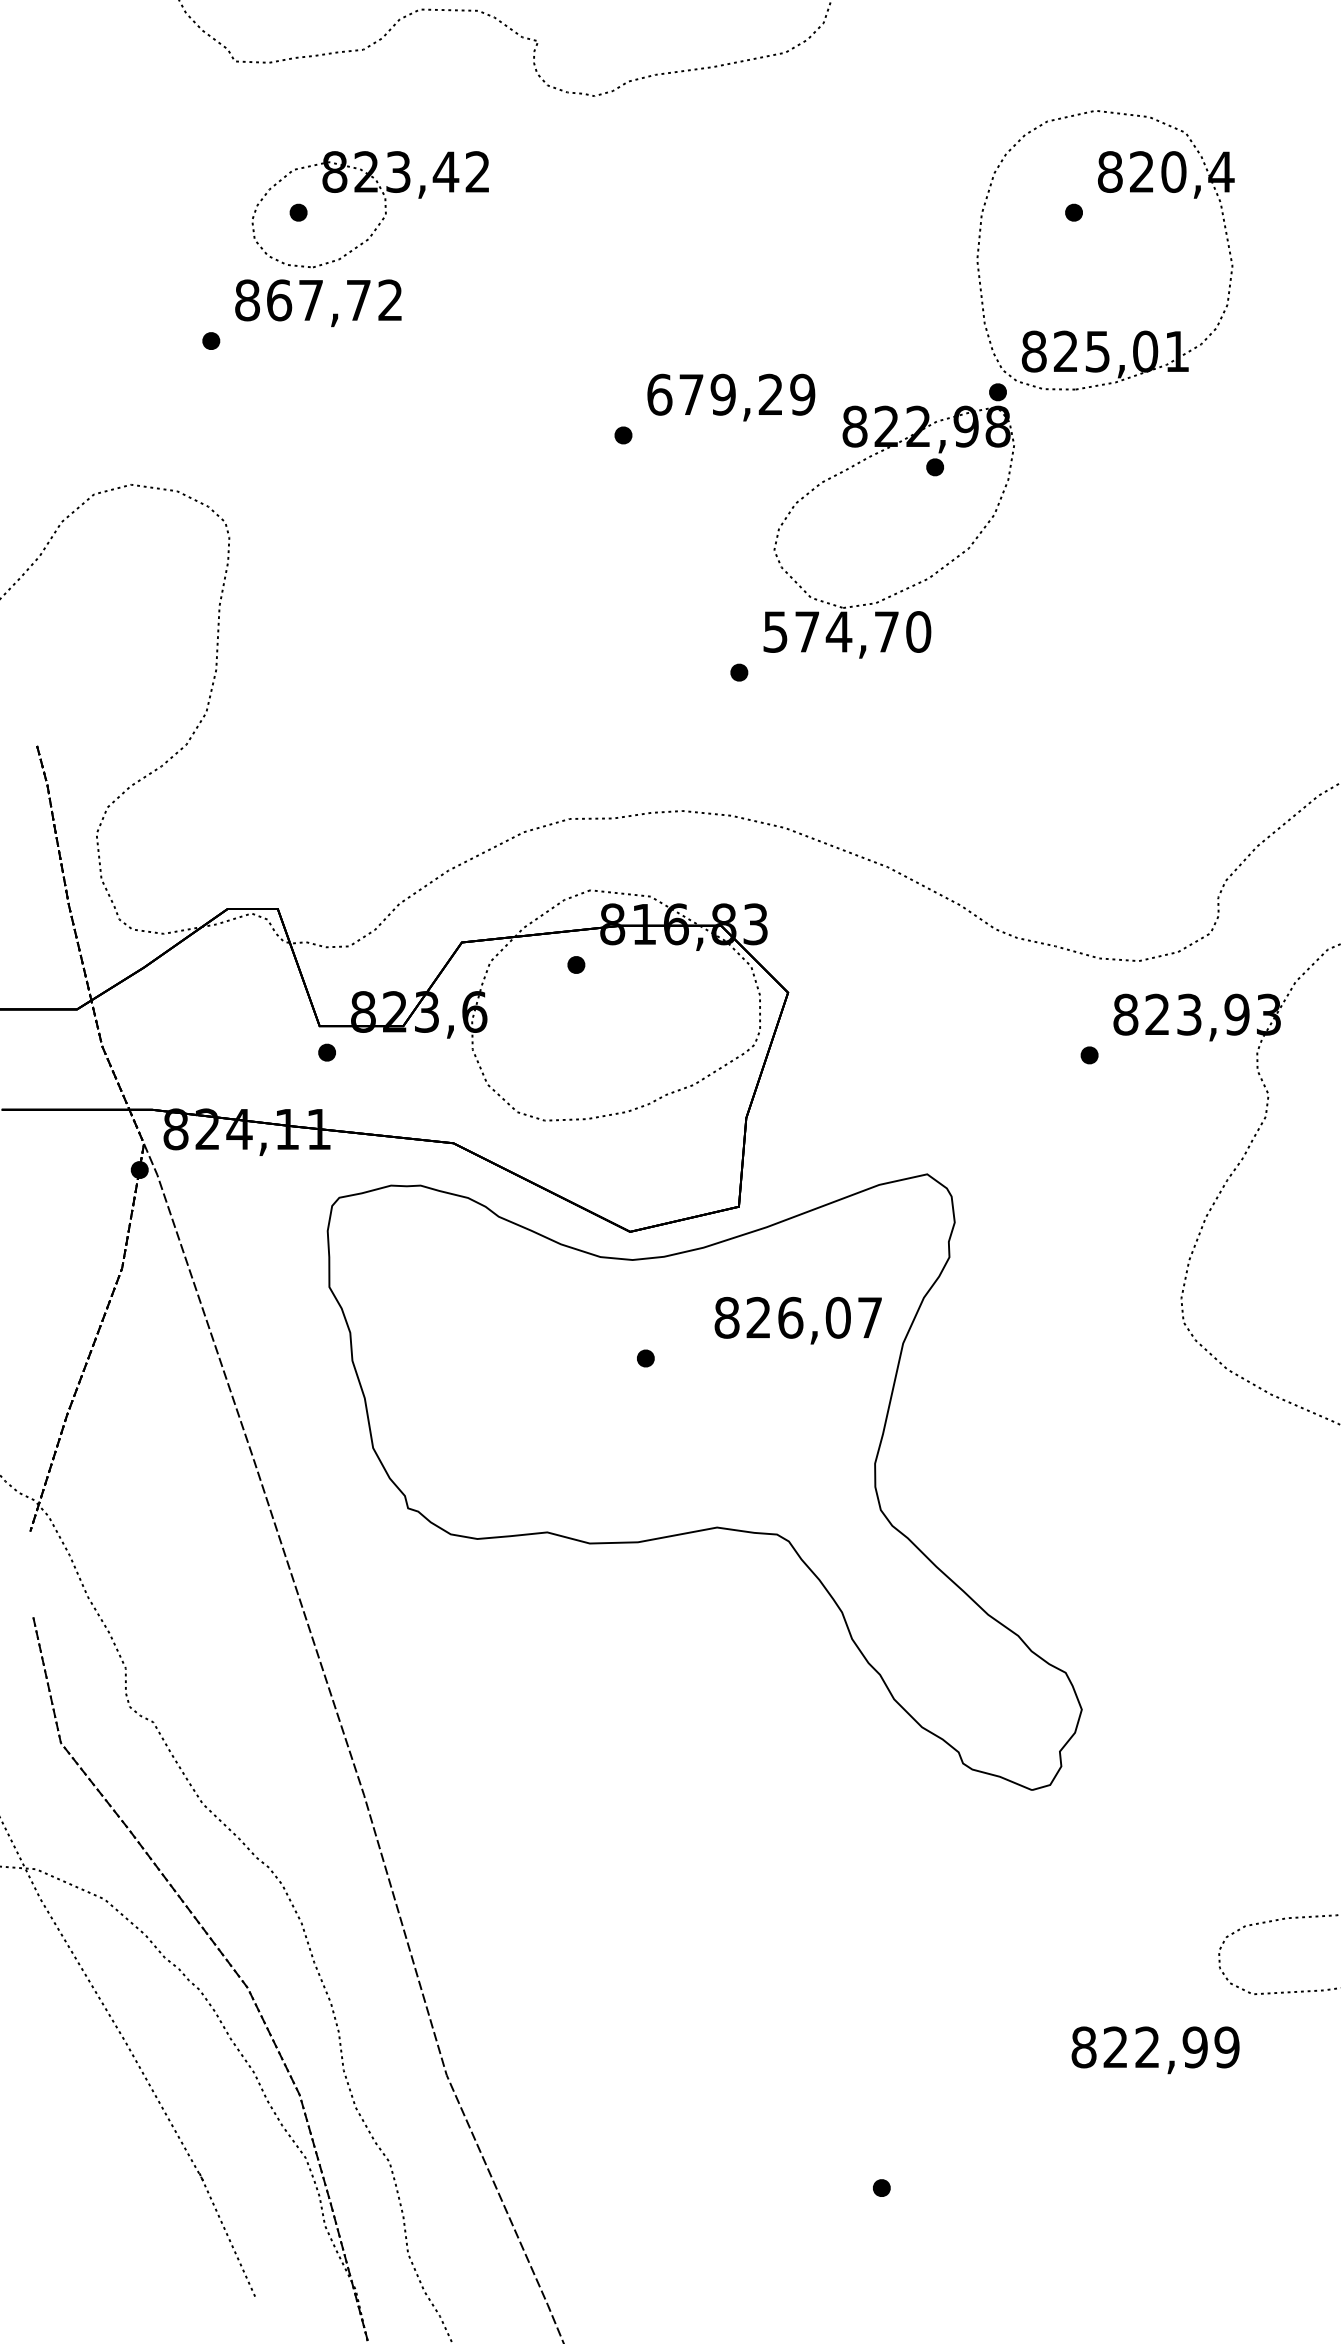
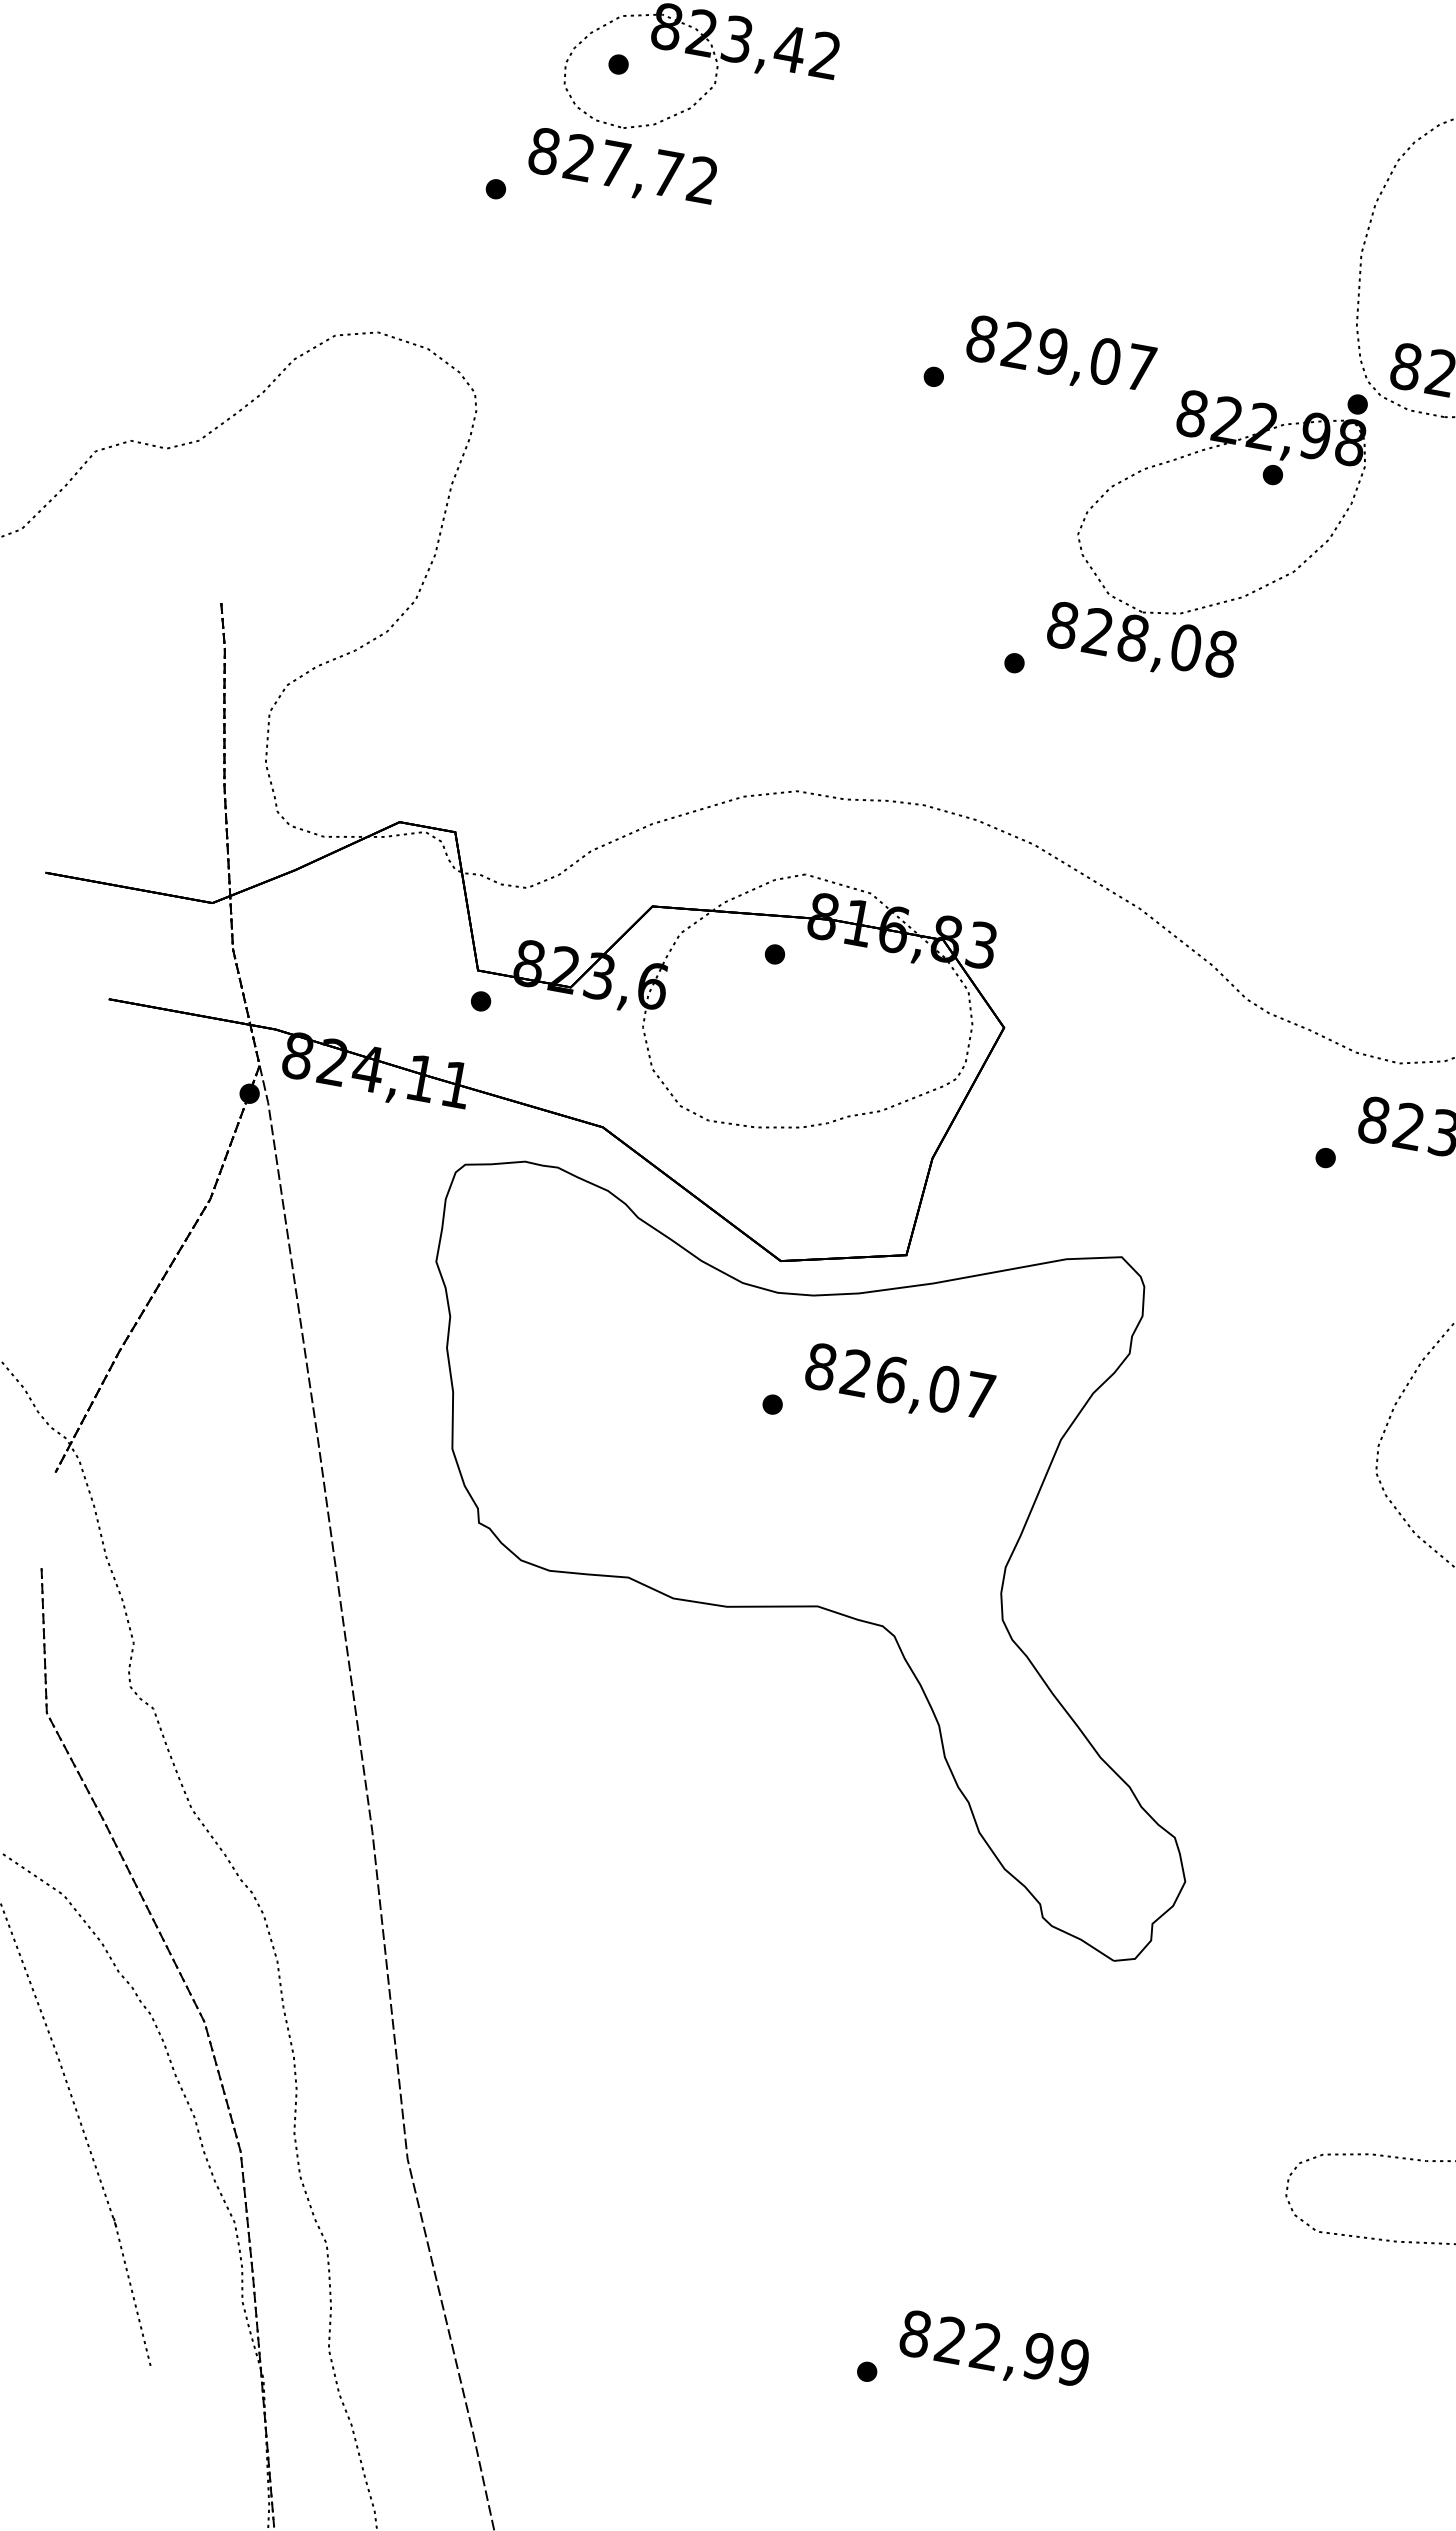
text: (279, 300) -> (579, 158), 867,72 -> 827,72
text: (731, 394) -> (1061, 353), 679,29 -> 829,07
text: (847, 631) -> (1142, 639), 574,70 -> 828,08
text: (797, 1320) -> (898, 1384), moved
text: (1155, 2050) -> (994, 2351), moved

